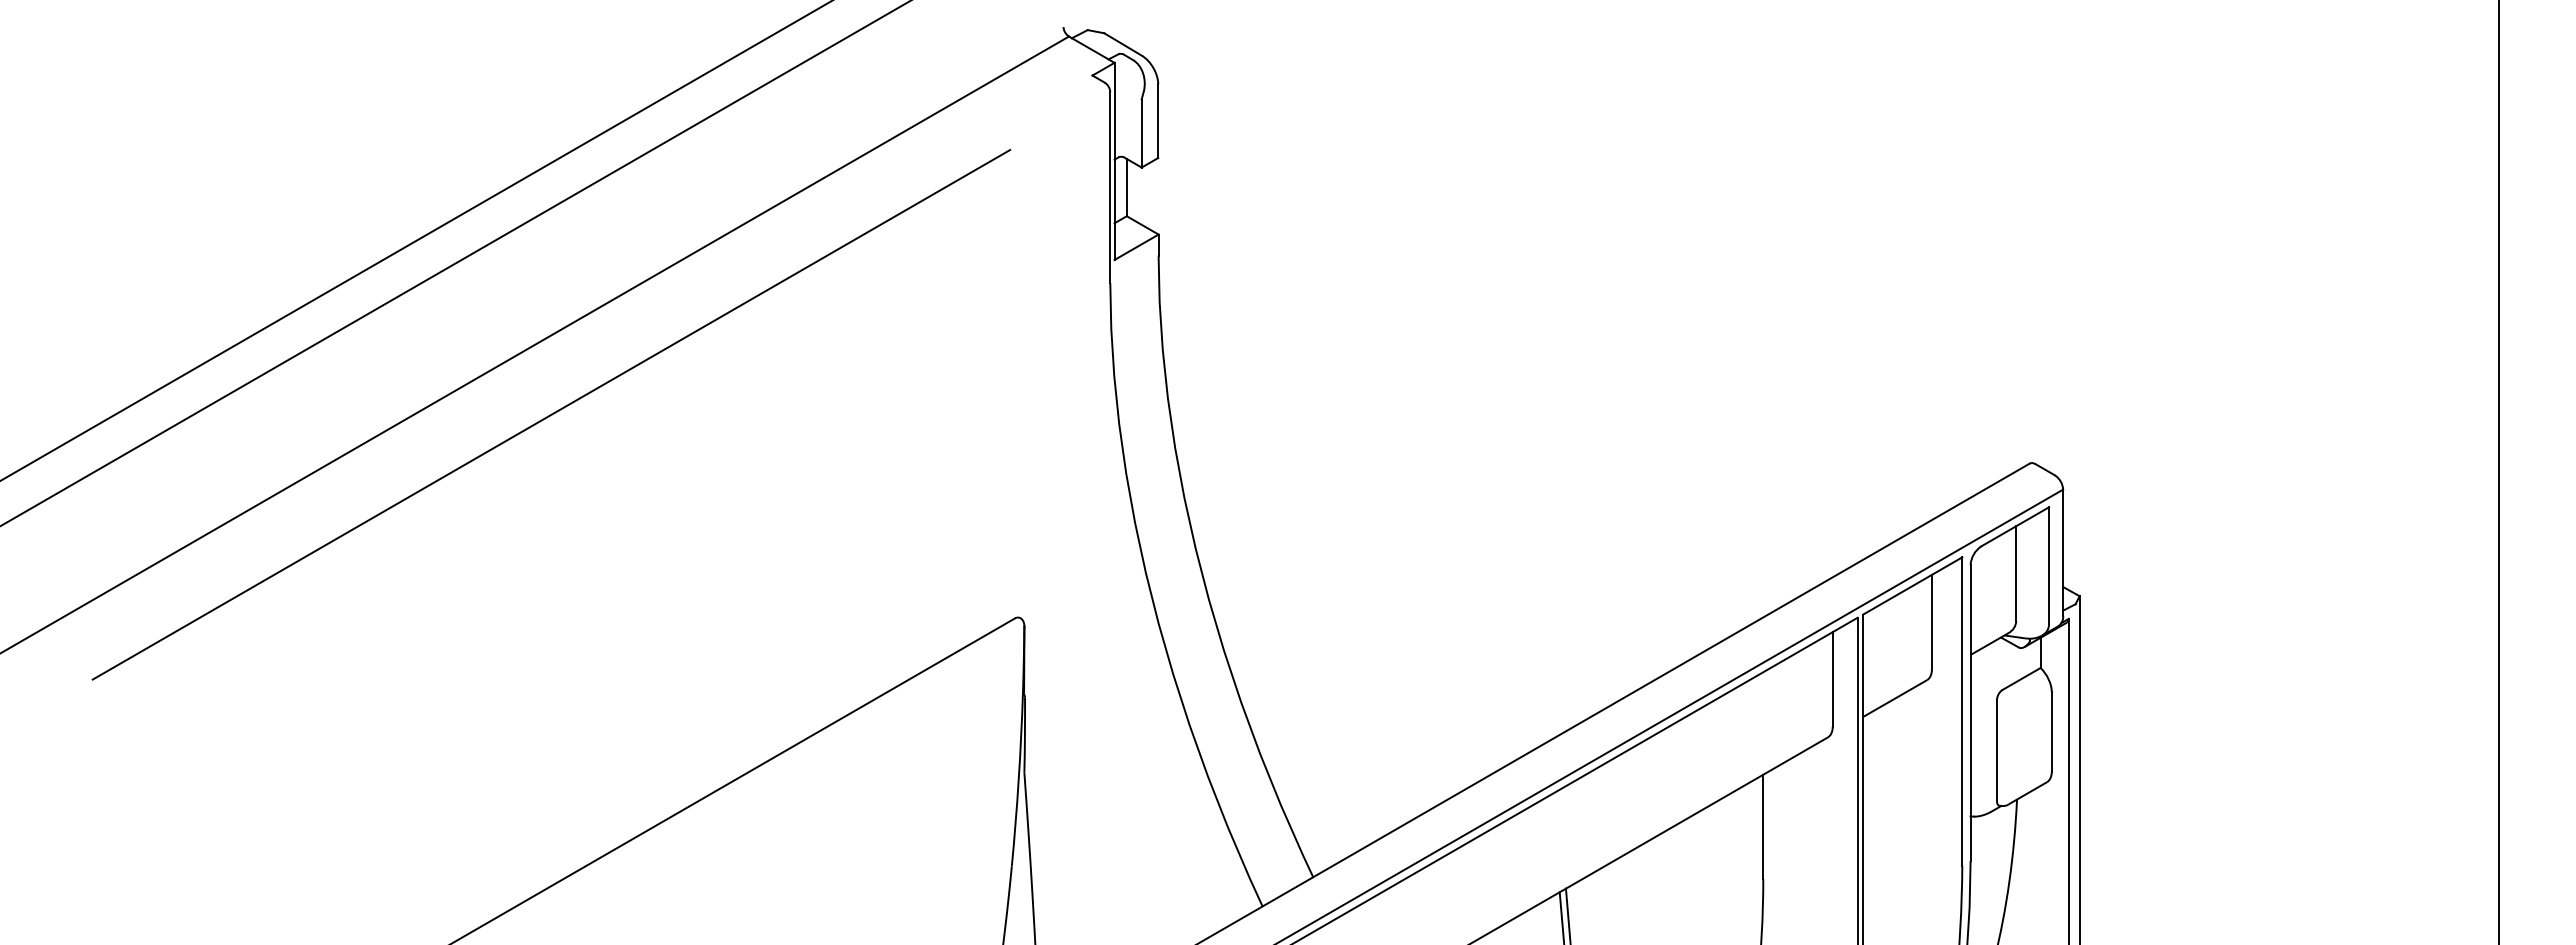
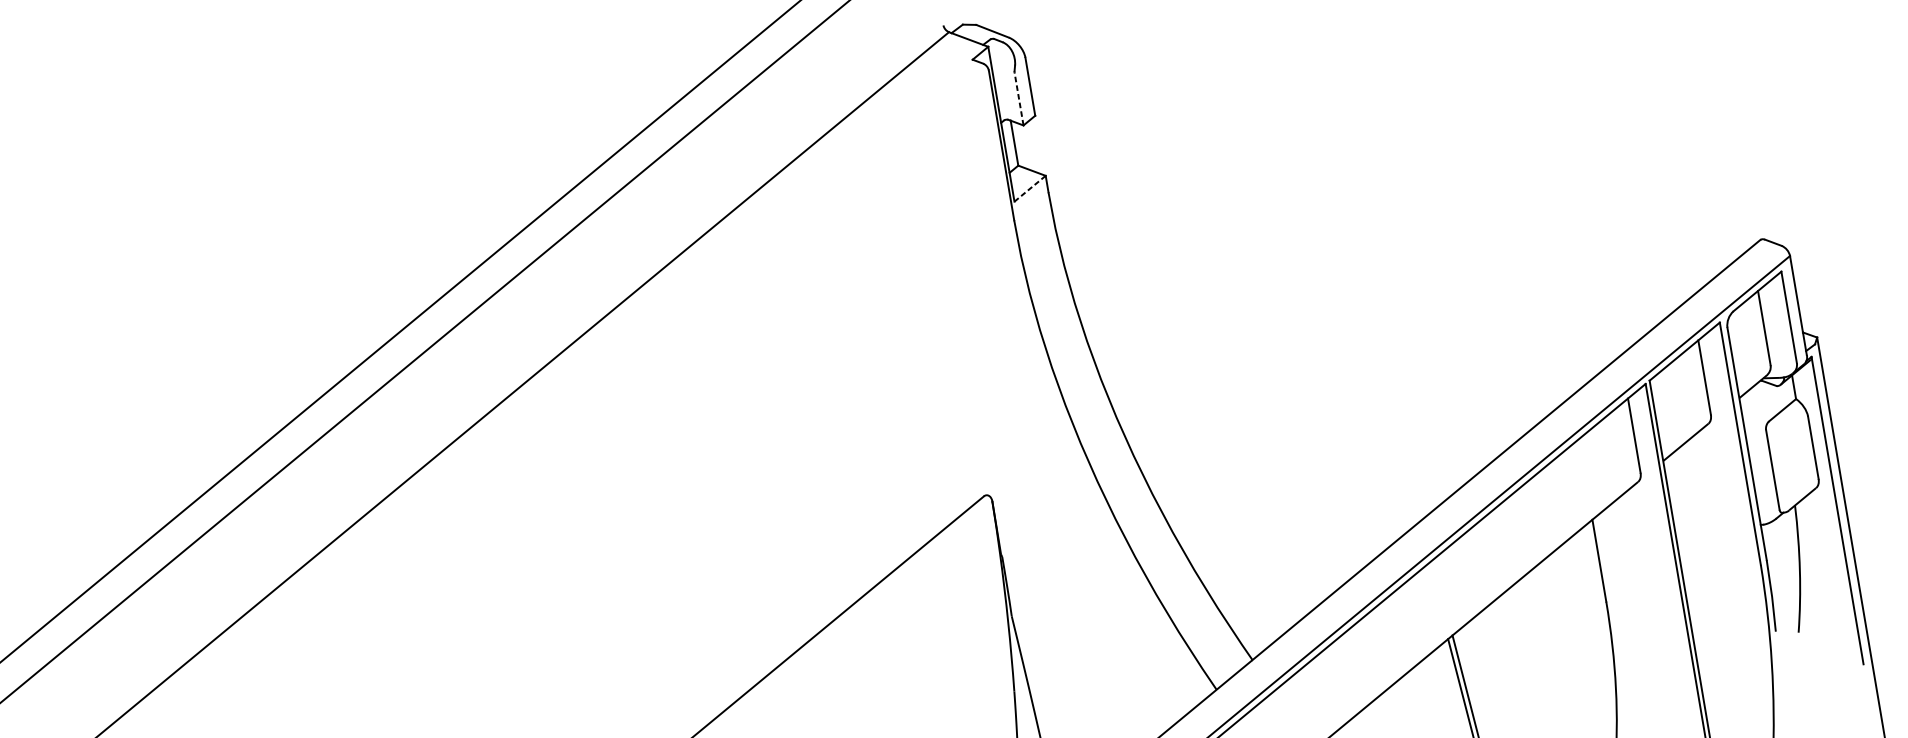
line: (1141, 133) -> (1018, 98), solid -> dashed
line: (1136, 247) -> (1030, 188), solid -> dashed
line: (551, 414) -> (592, 397), removed

